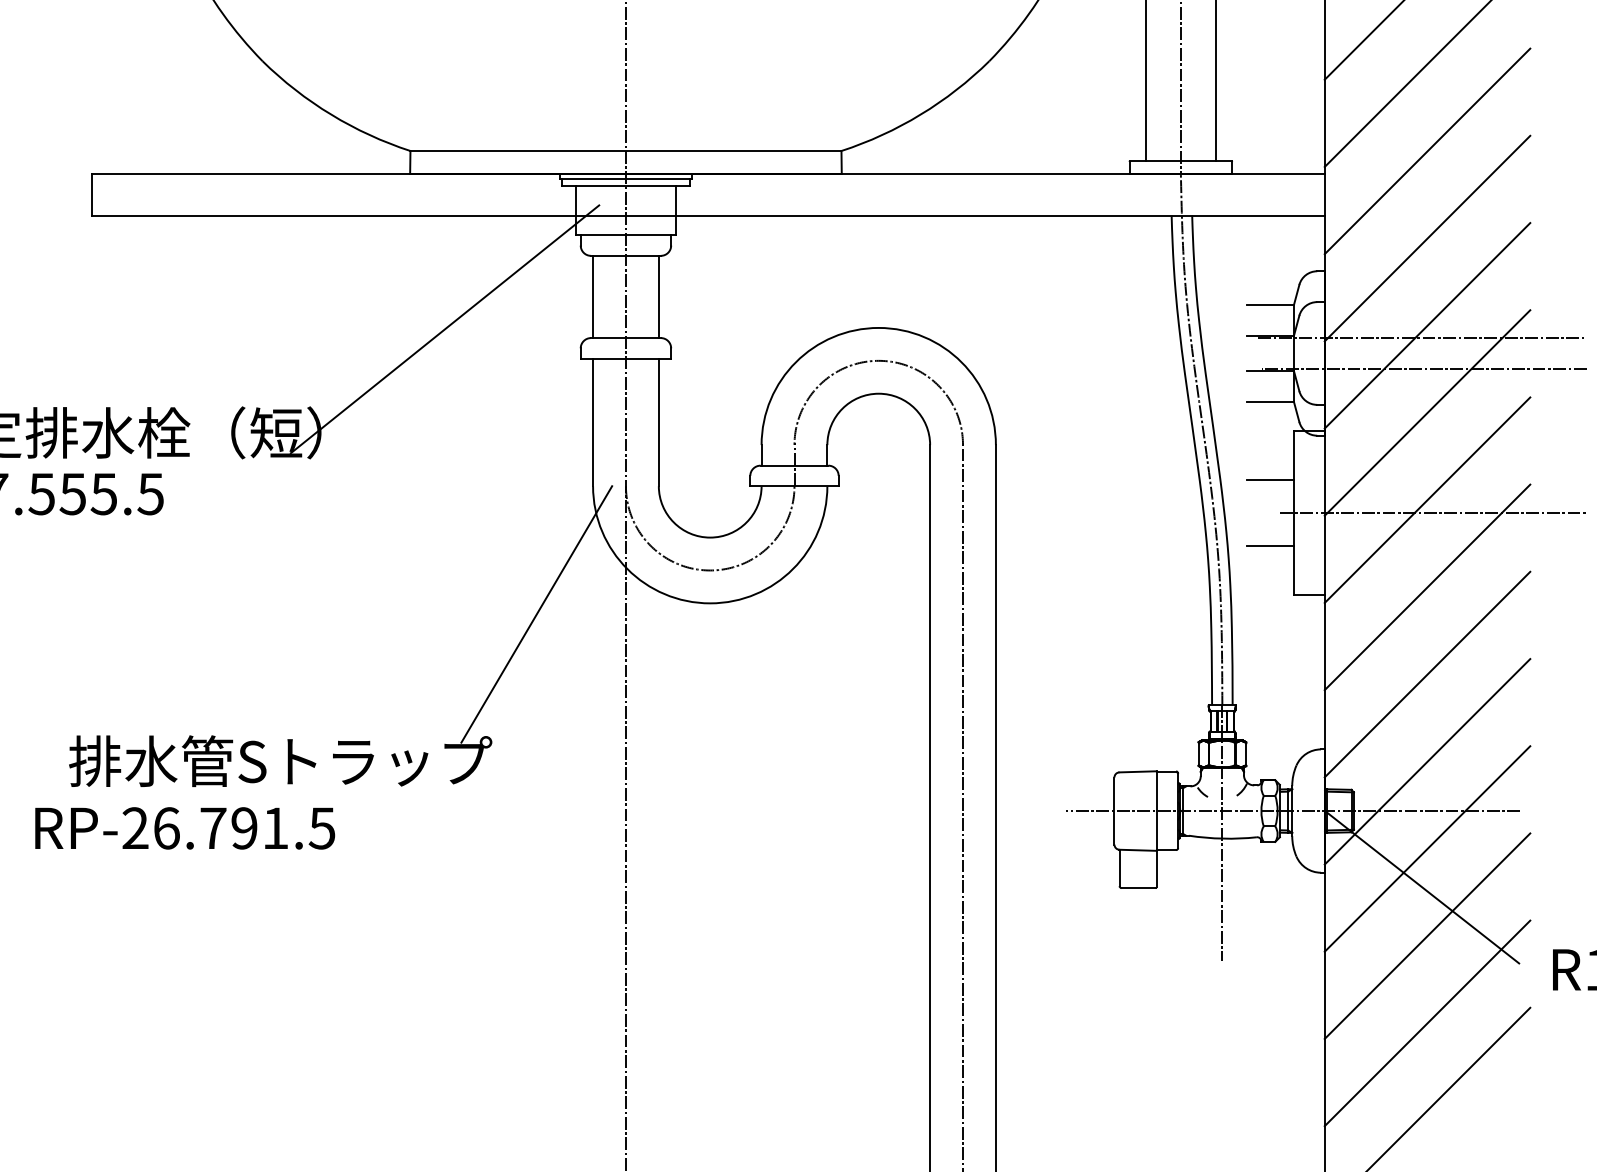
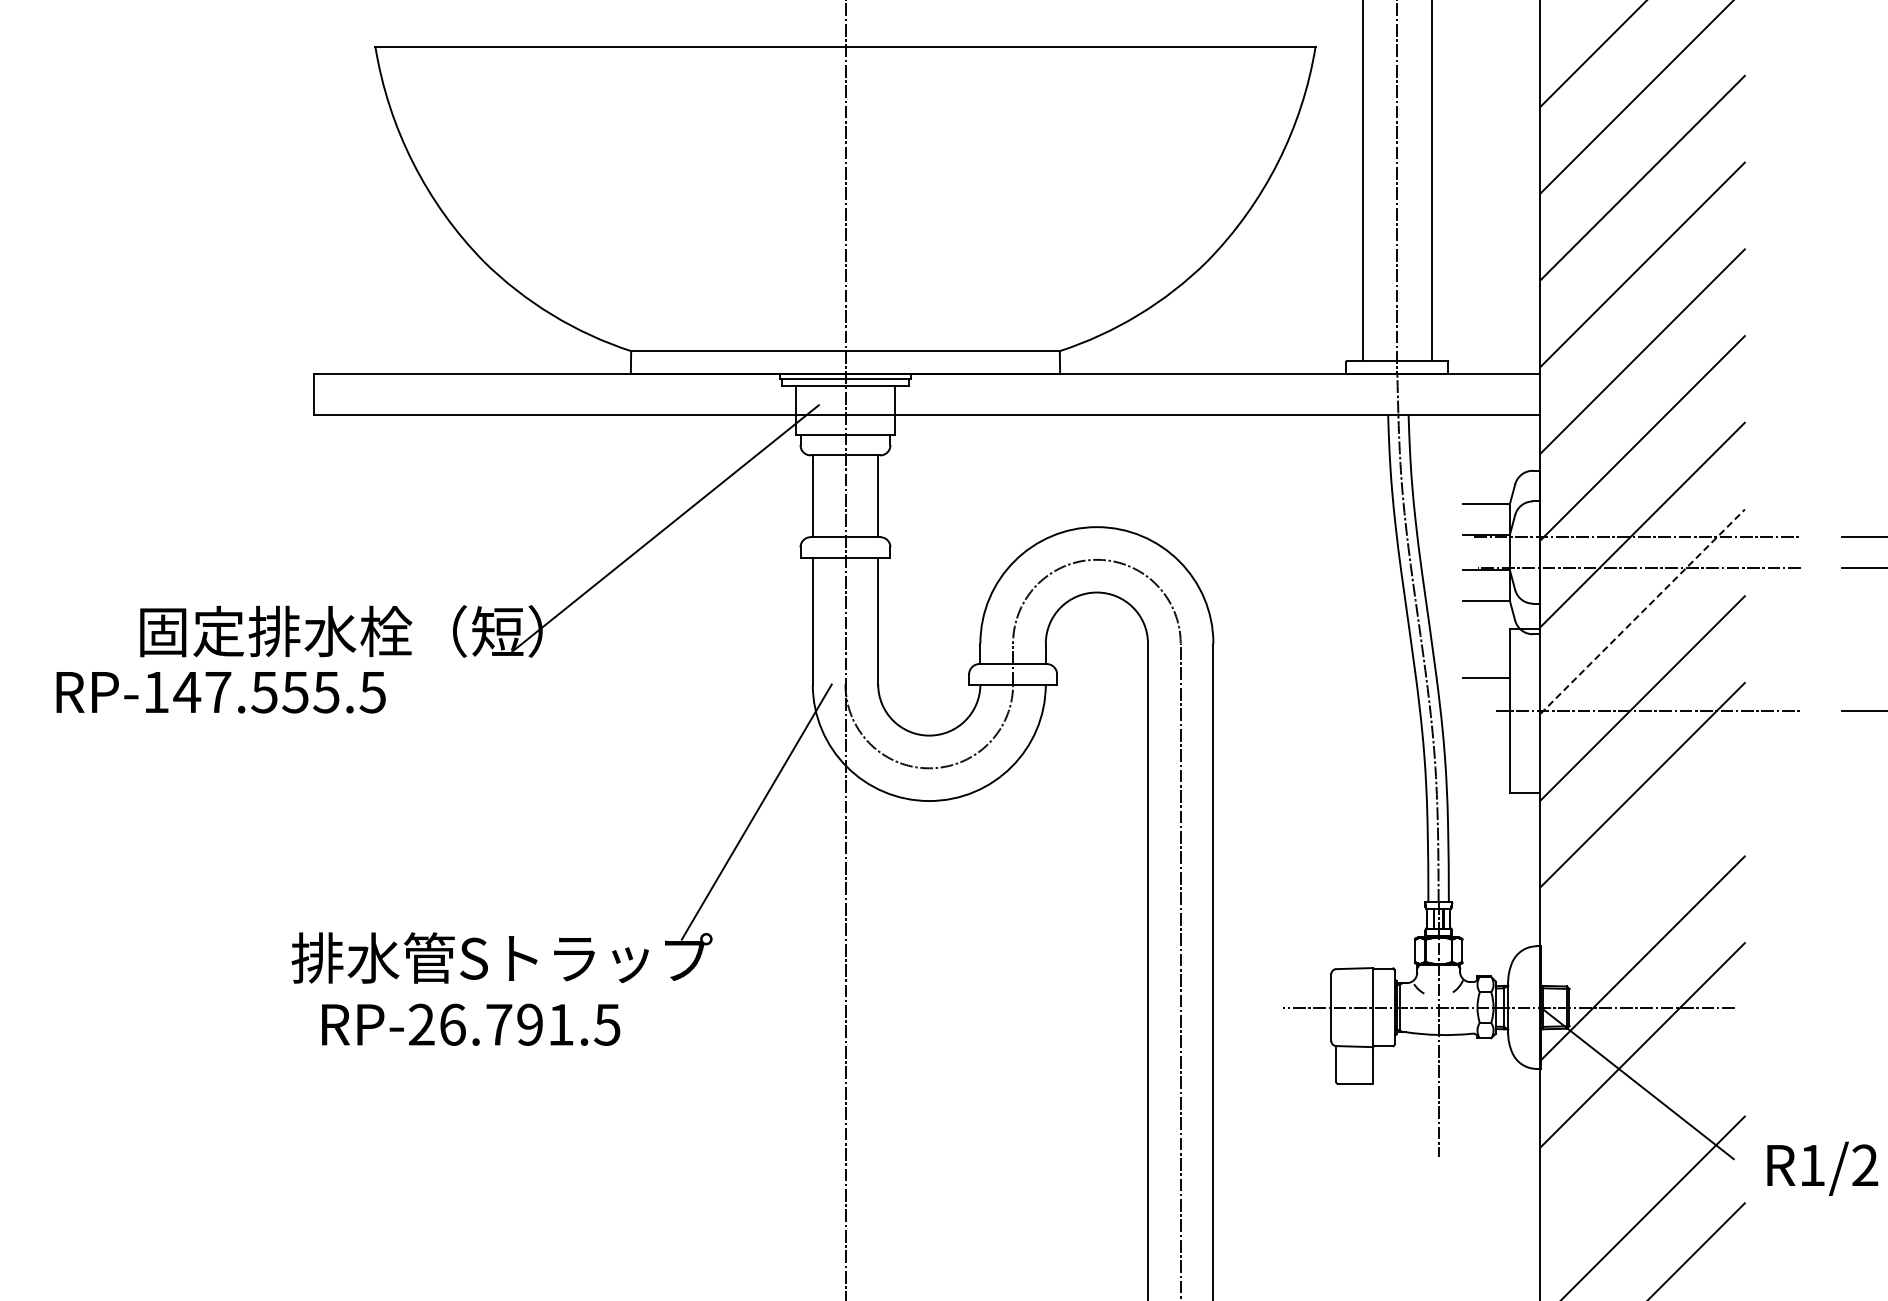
line: (1427, 412) -> (1642, 611), solid -> dashed
line: (1270, 545) -> (1486, 743), removed
line: (1427, 674) -> (1642, 871), removed
text: (185, 828) -> (471, 1024), moved
line: (1427, 935) -> (1642, 1131), removed

